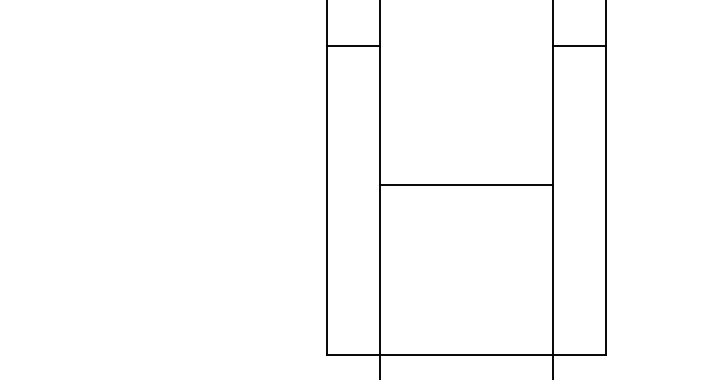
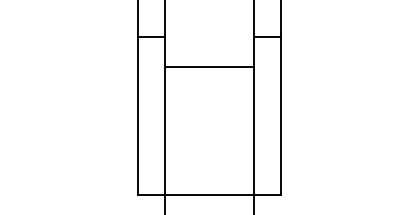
line: (466, 184) -> (209, 66), moved

